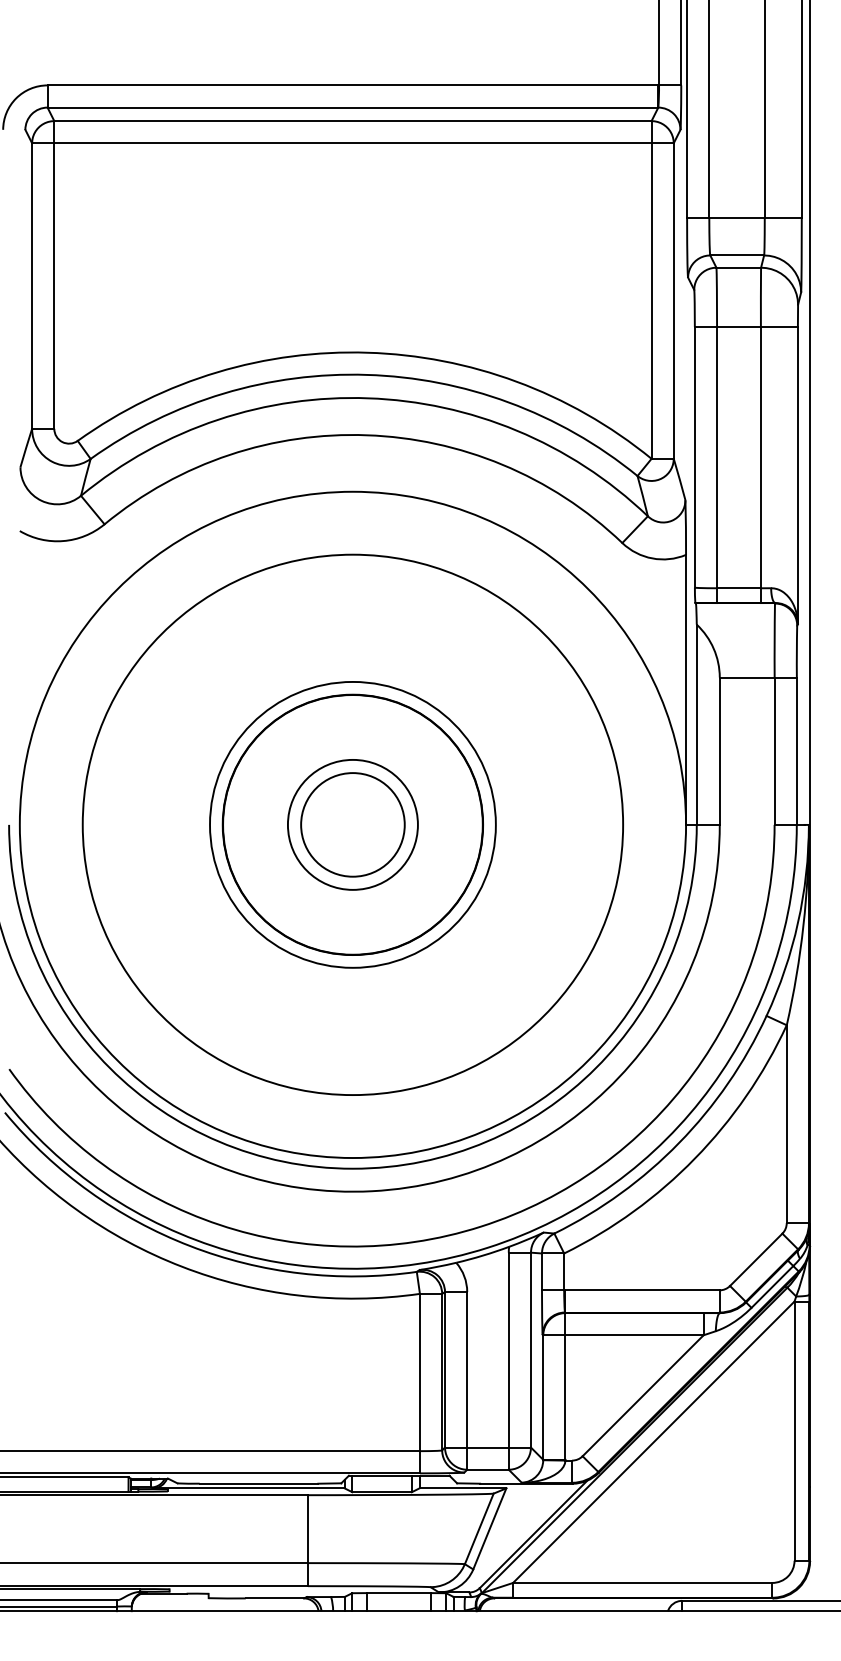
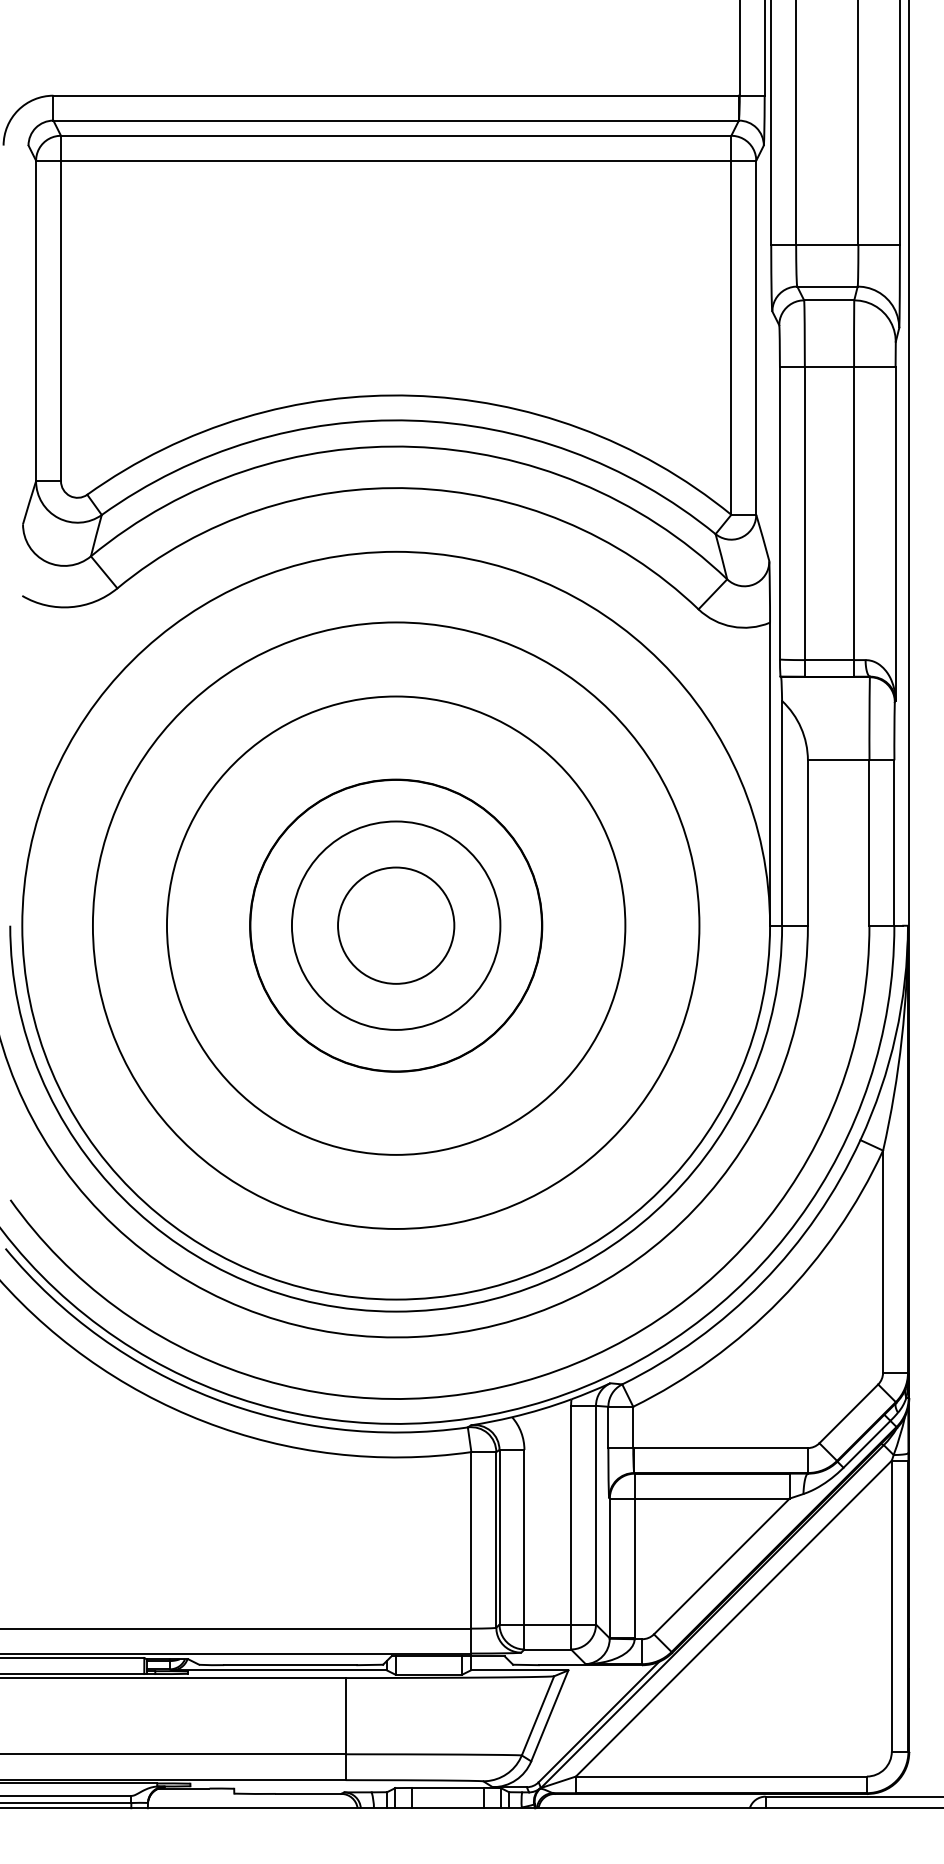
circle: (352, 824) -> (395, 925), size x1.43
circle: (352, 824) -> (395, 925), size x1.43

